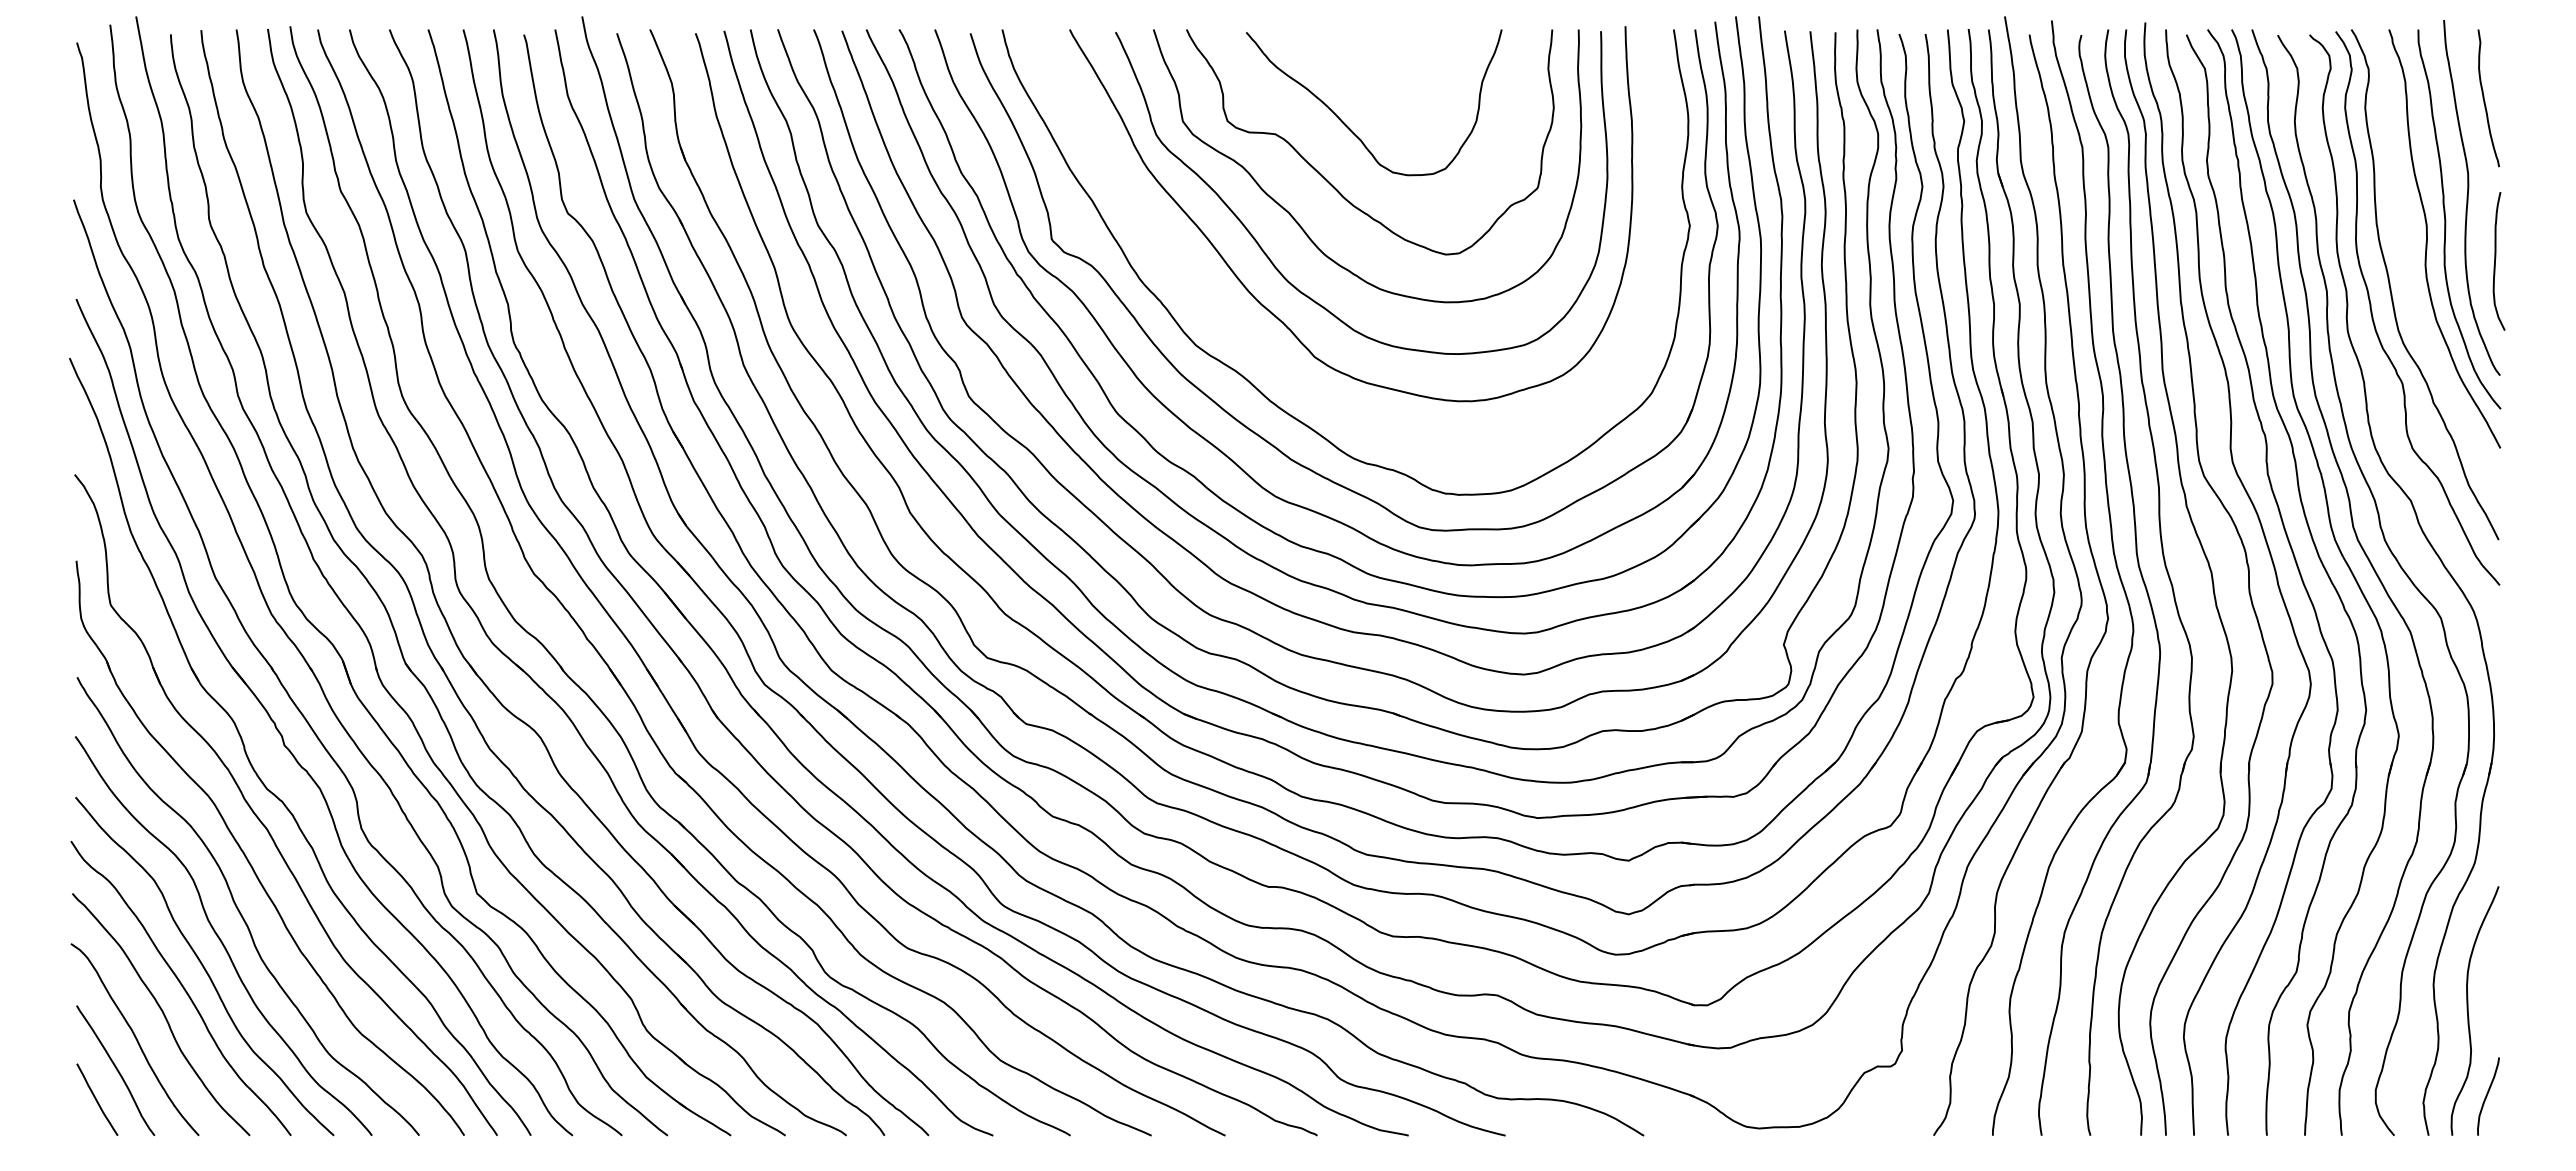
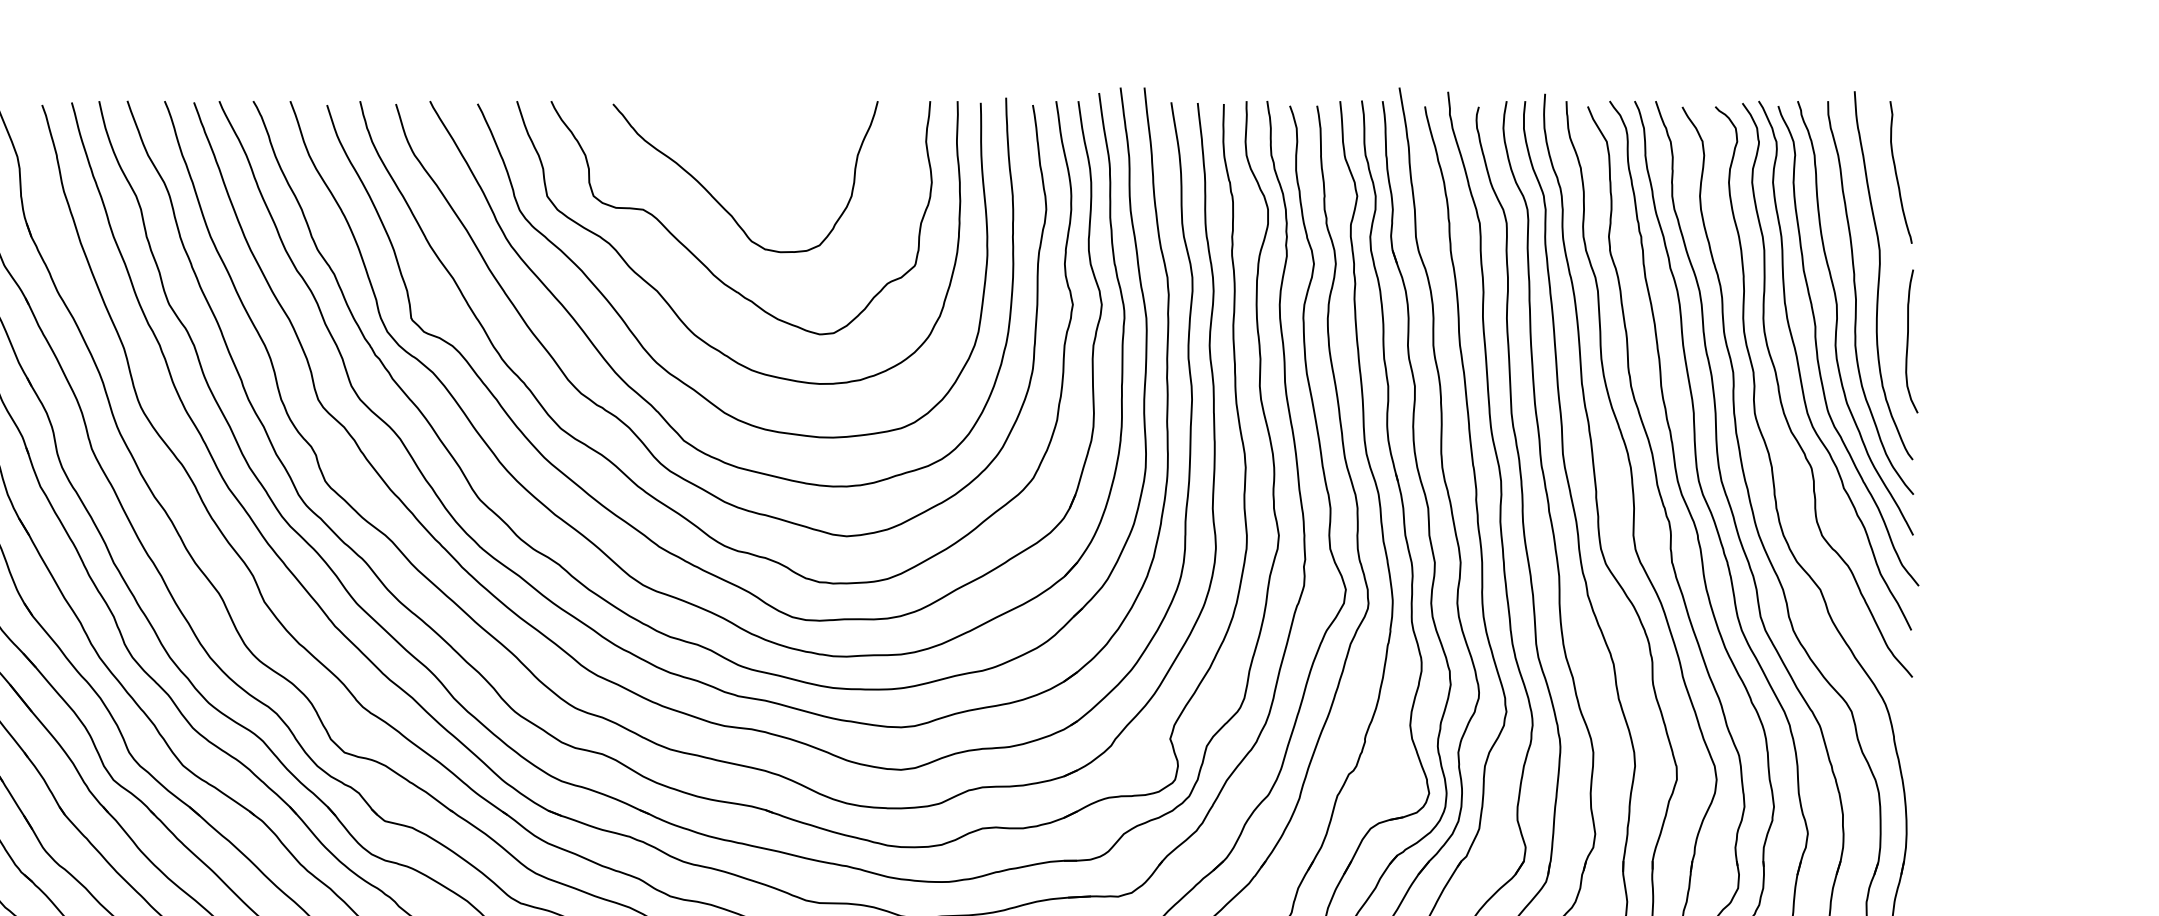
curve: (2408, 268) -> (1817, 348), added
curve: (1262, 343) -> (629, 426), added

